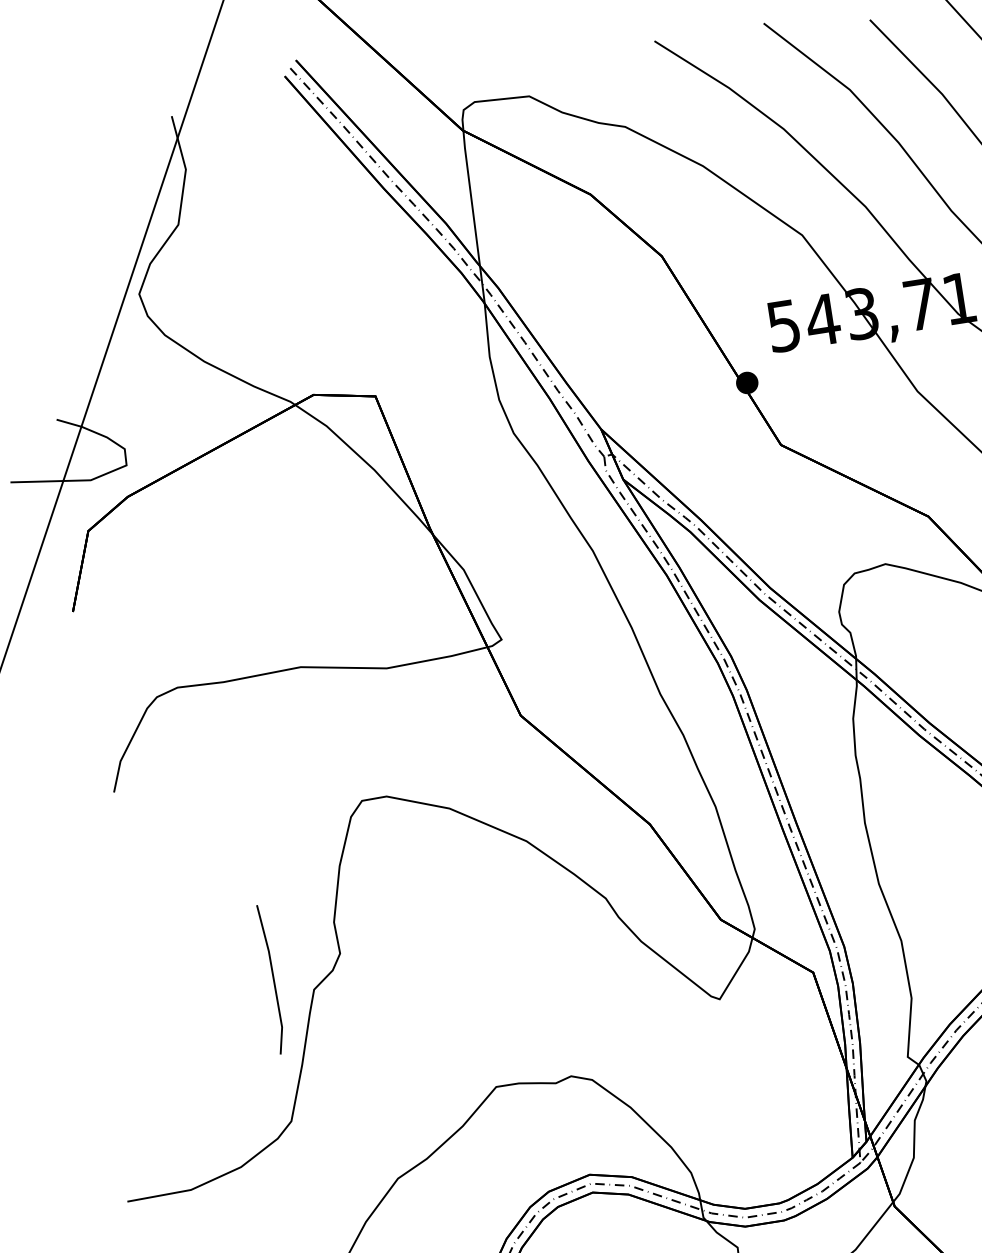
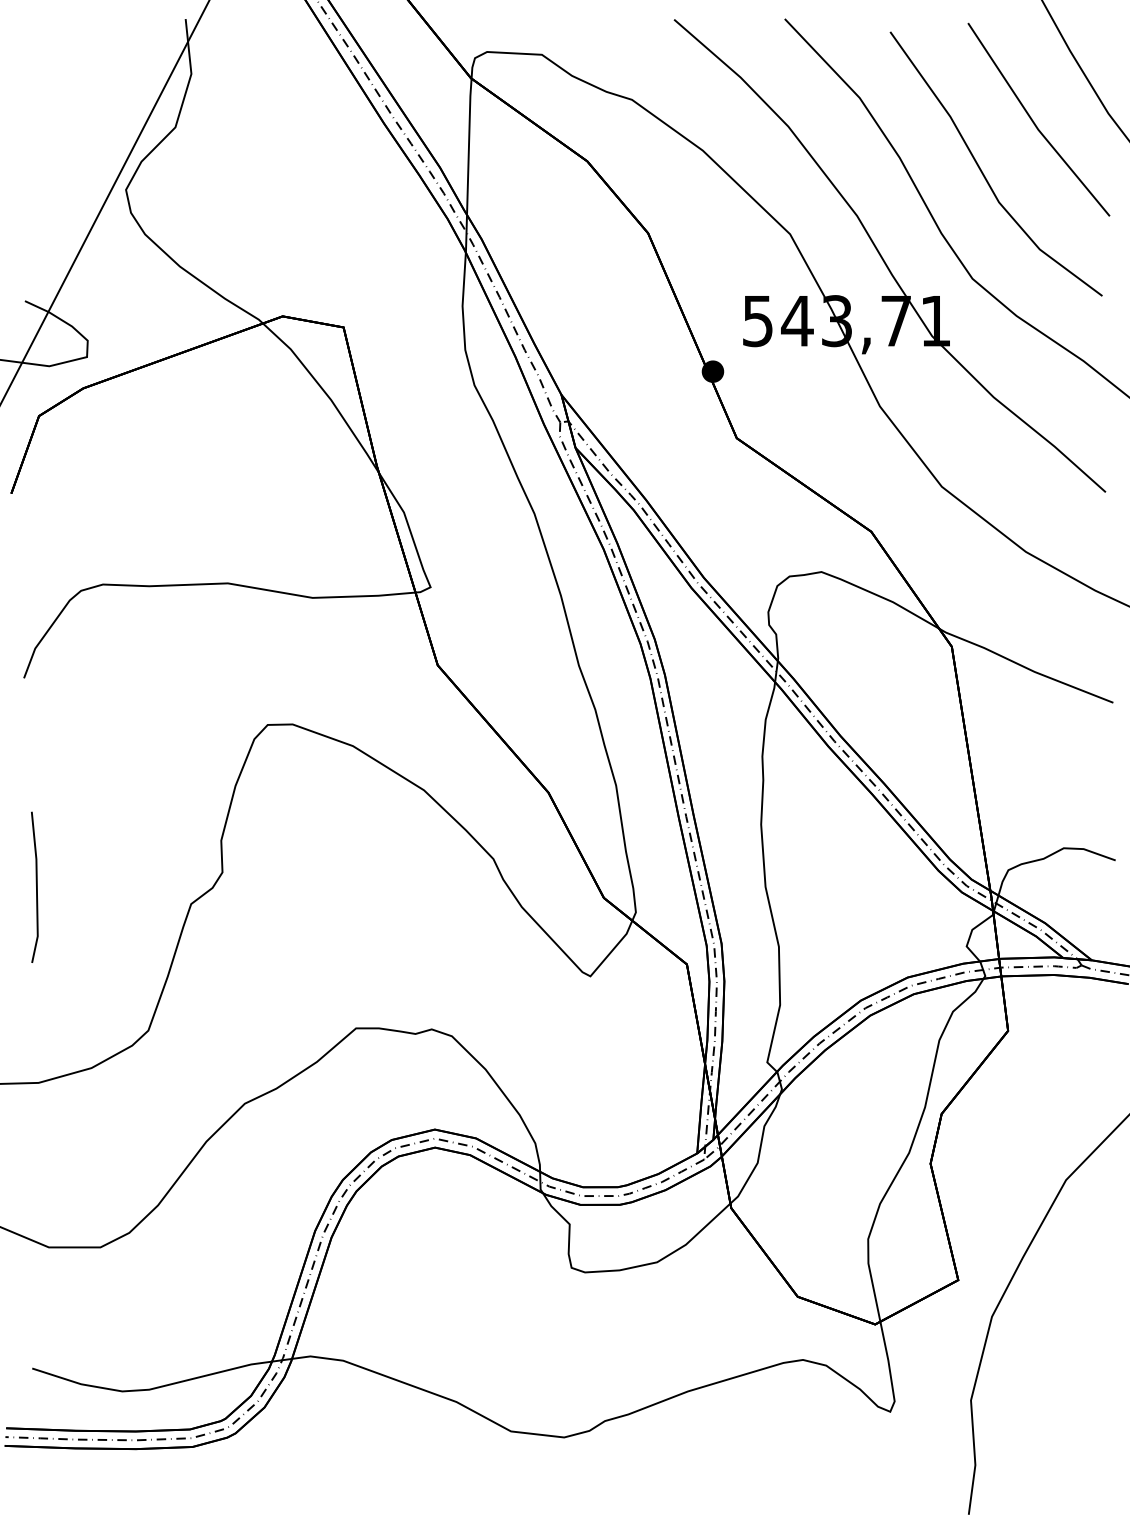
line: (273, 978) -> (36, 886), moved

